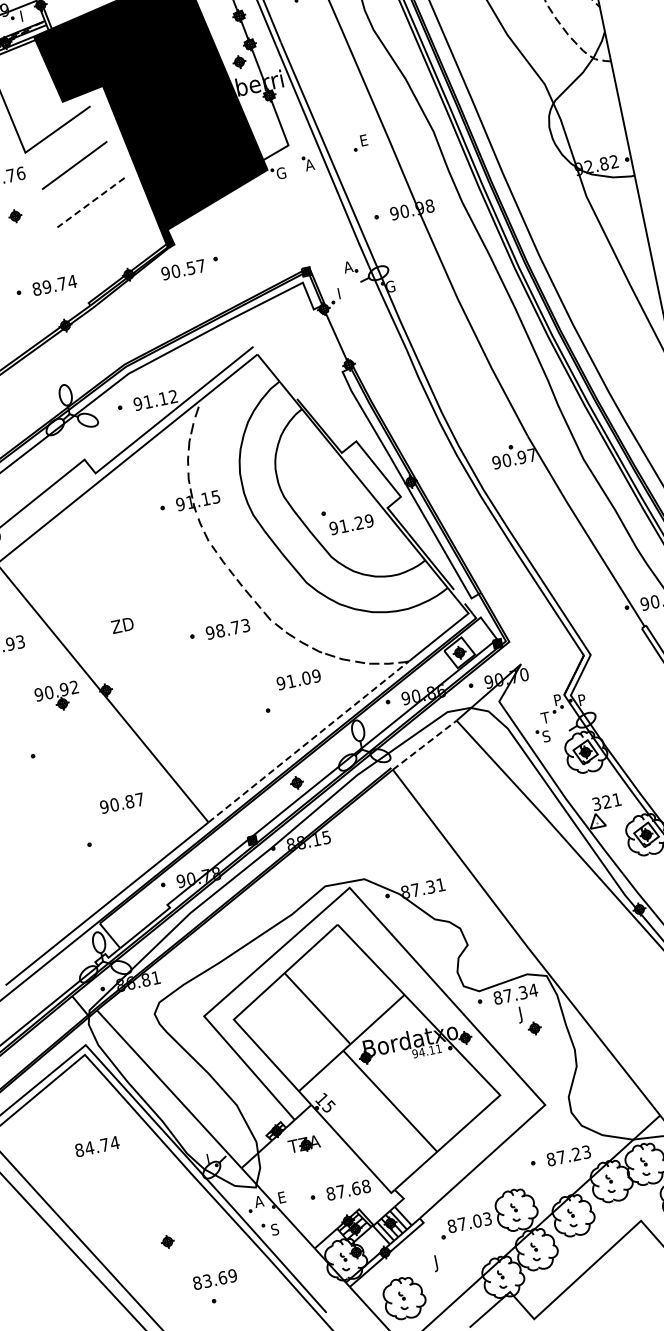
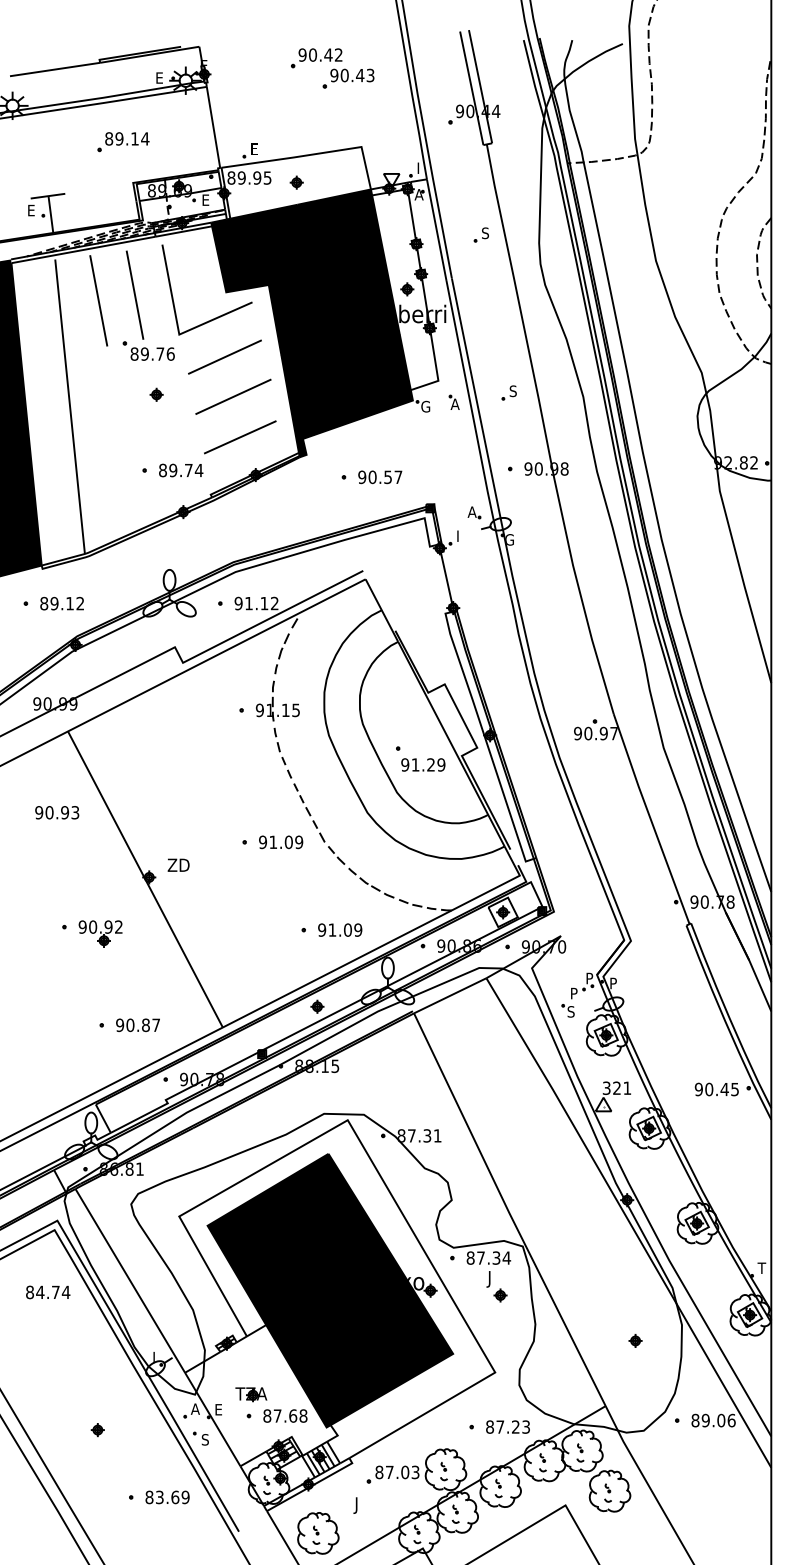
text: (24, 14) -> (206, 199), I -> E
text: (363, 140) -> (512, 391), E -> S
line: (91, 202) -> (233, 396), dashed -> solid
line: (106, 241) -> (240, 437), added
text: (183, 269) -> (380, 477), moved
text: (122, 624) -> (178, 864), moved
text: (233, 628) -> (286, 842), 98.73 -> 91.09
text: (299, 679) -> (340, 929), moved
part: (57, 697) -> (100, 933), moved
text: (545, 717) -> (573, 993), T -> P
line: (308, 741) -> (337, 968), dashed -> solid
line: (424, 744) -> (450, 995), dashed -> solid
text: (121, 803) -> (137, 1025), moved
fill: (367, 1058) -> (330, 1290), added
part: (304, 1144) -> (251, 1394), moved
text: (97, 1146) -> (48, 1292), moved
text: (215, 1279) -> (167, 1497), moved

